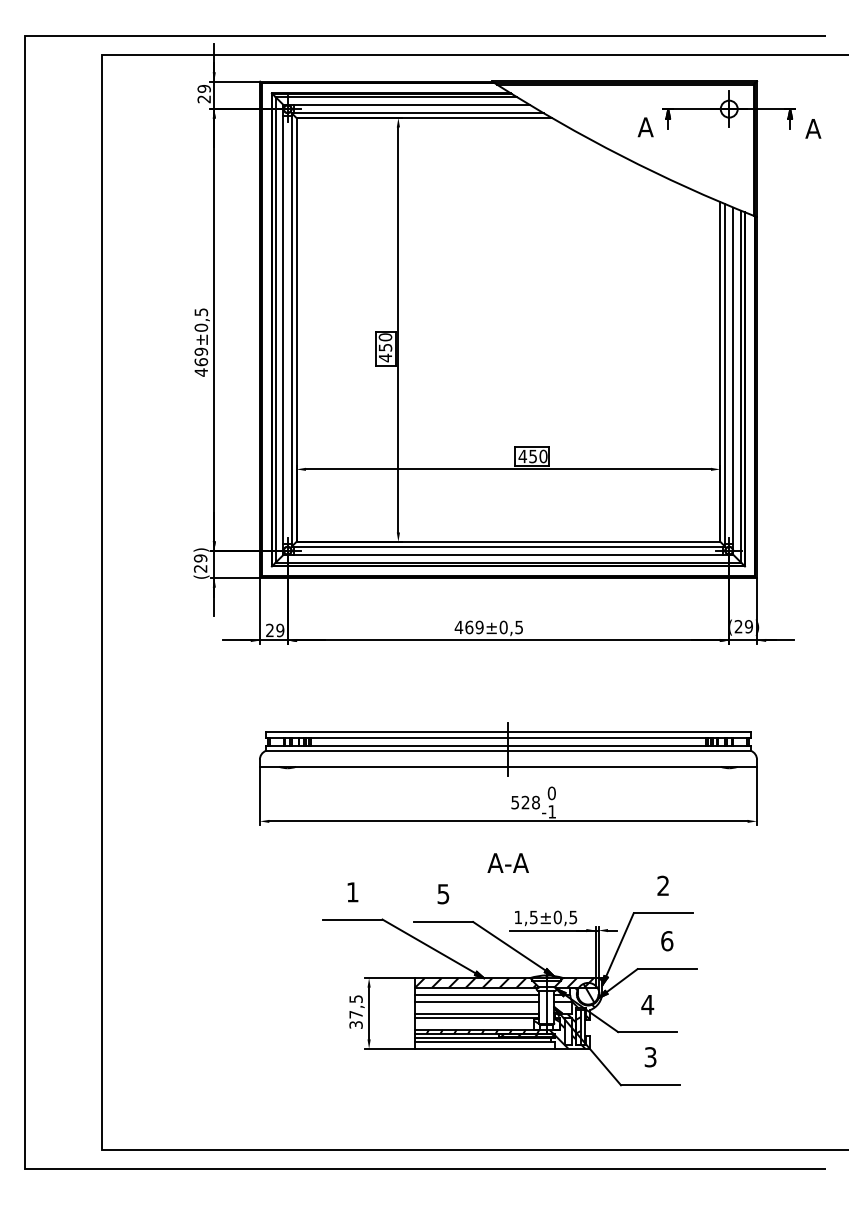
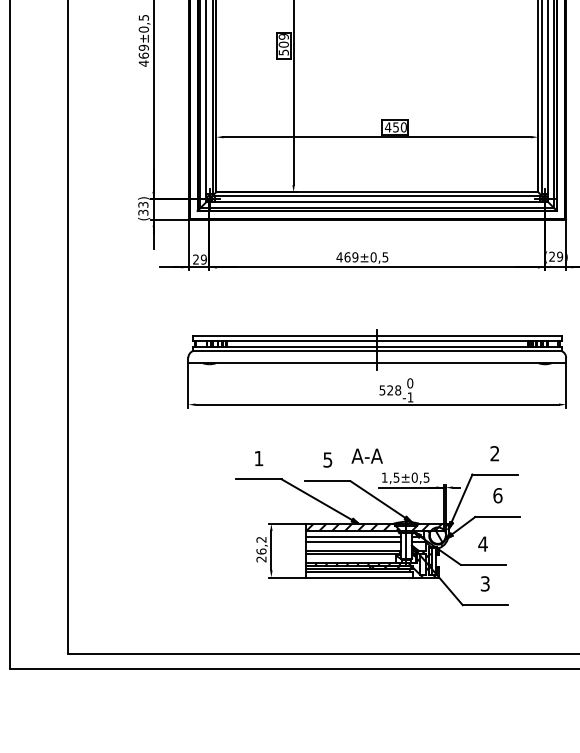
text: (385, 347) -> (283, 44), 450 -> 509
text: (200, 563) -> (143, 208), (29) -> (33)
text: (507, 862) -> (366, 455), moved
text: (355, 1011) -> (261, 549), 37,5 -> 26,2

